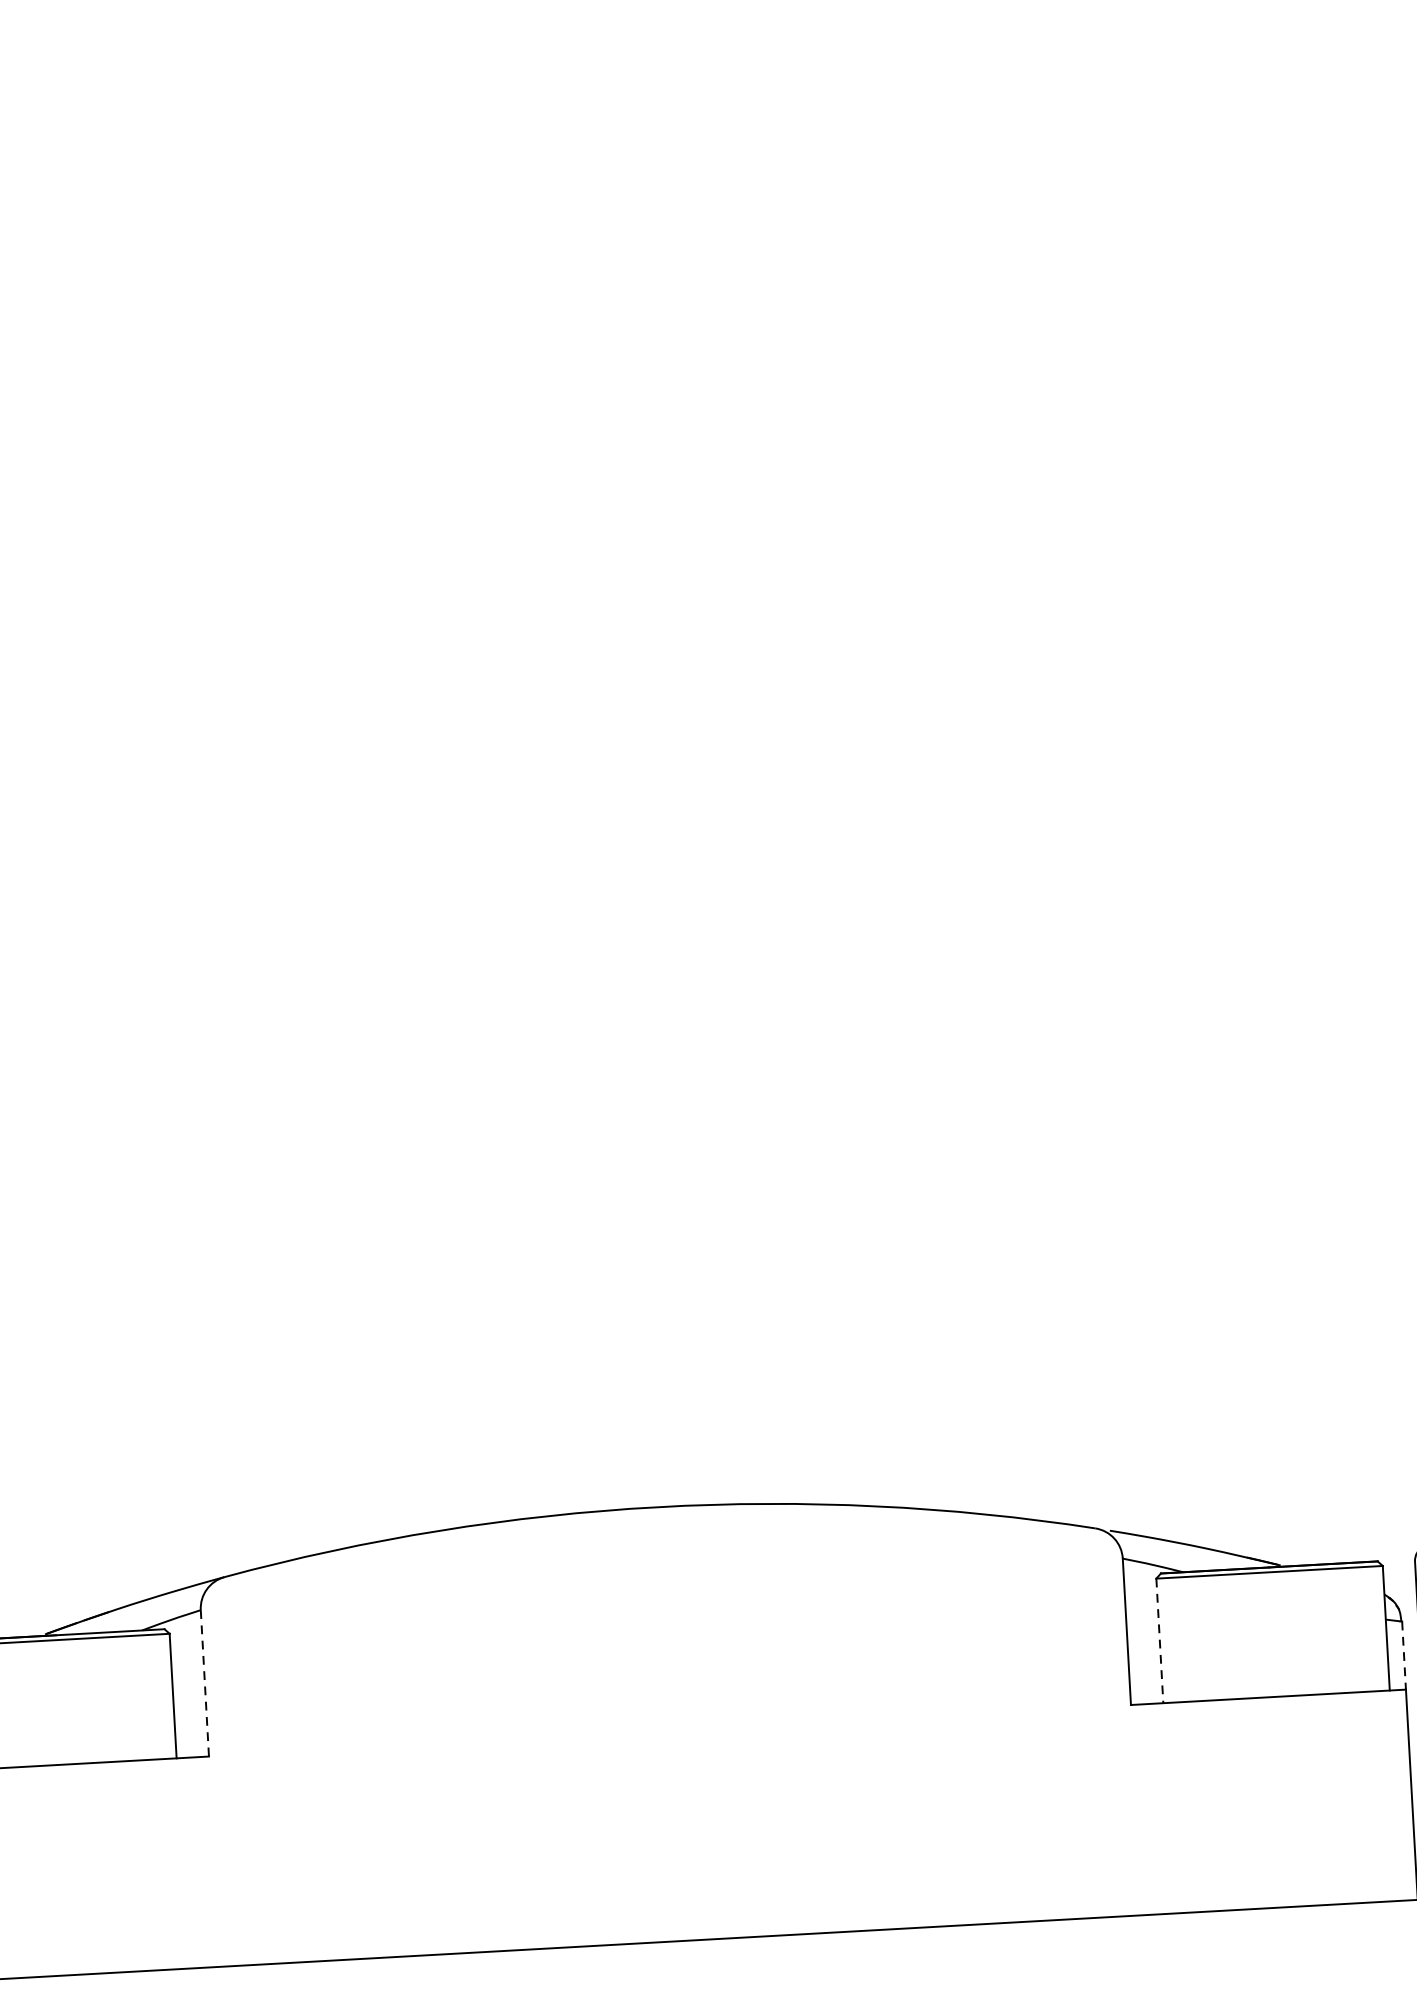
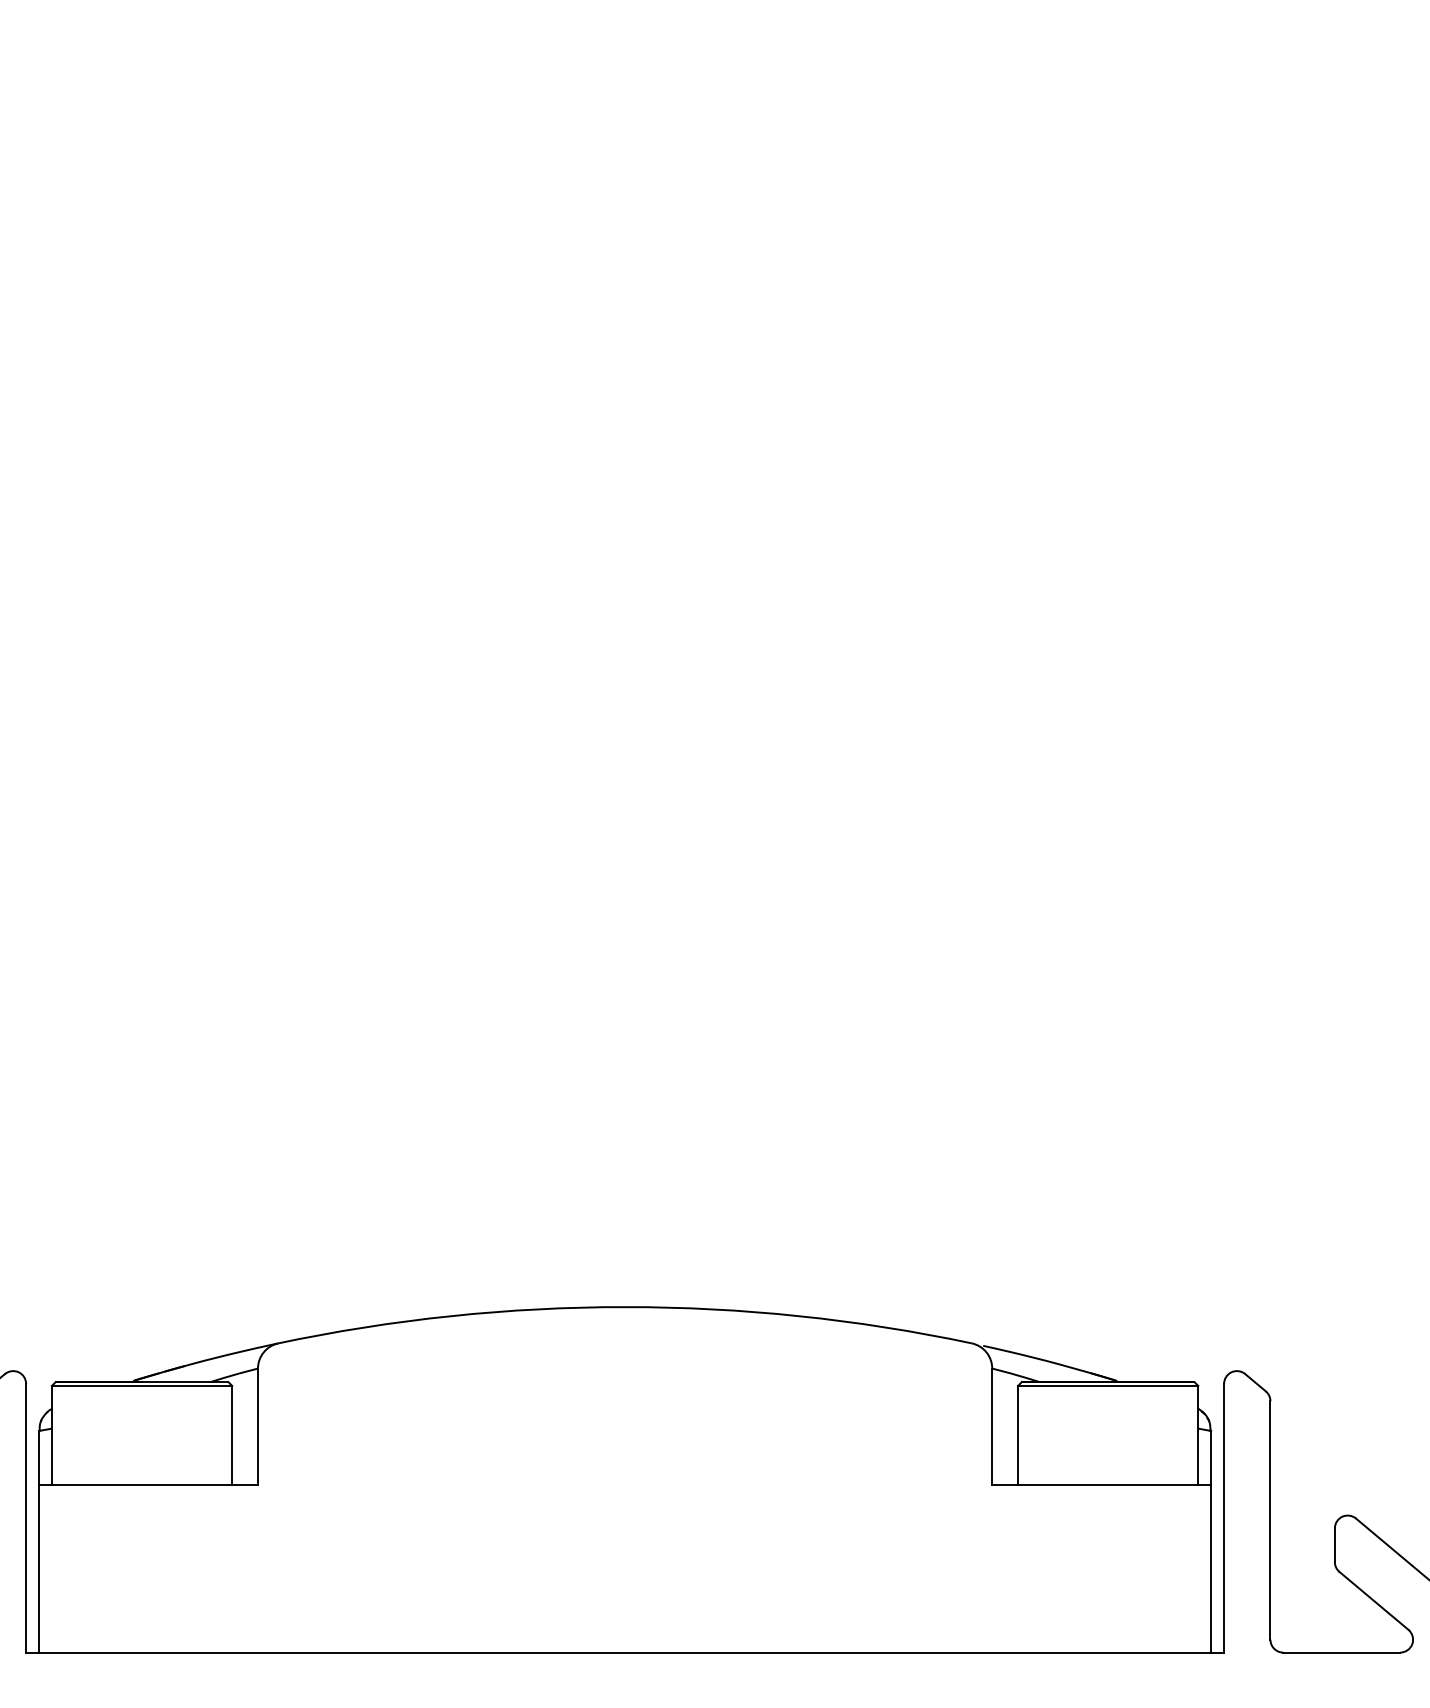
line: (1159, 1640) -> (1017, 1435), dashed -> solid
line: (1404, 1656) -> (1211, 1458), dashed -> solid
line: (205, 1684) -> (258, 1427), dashed -> solid

